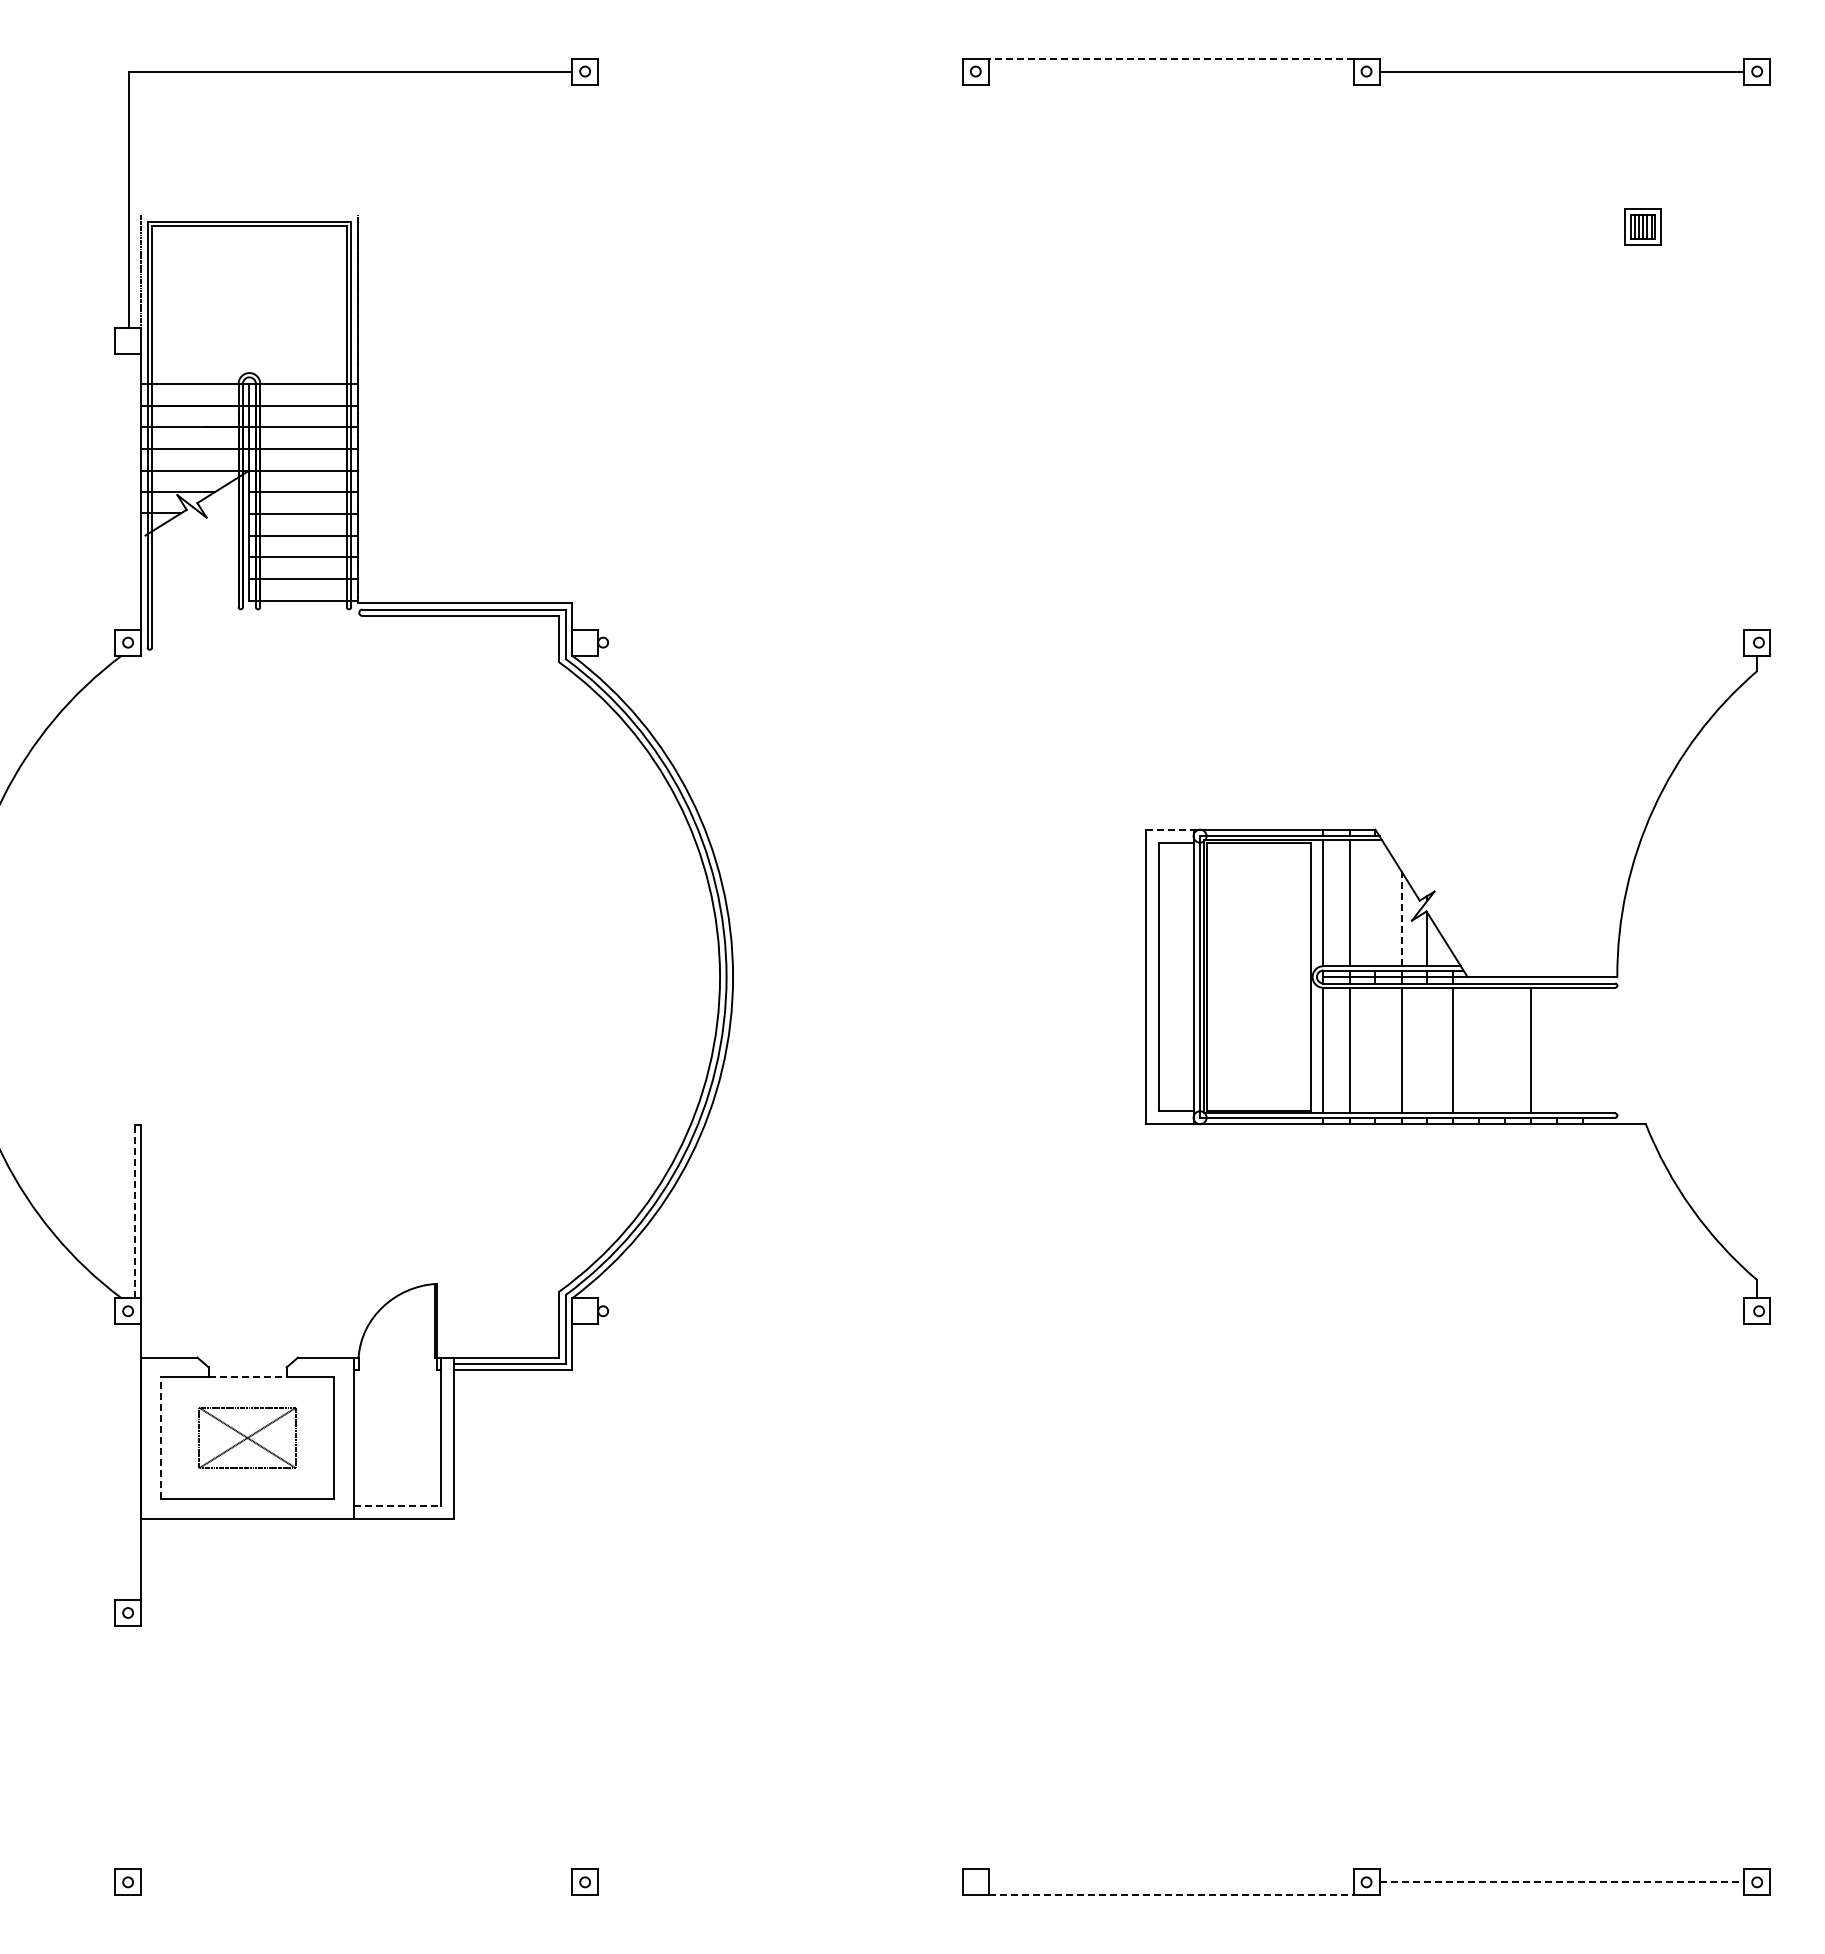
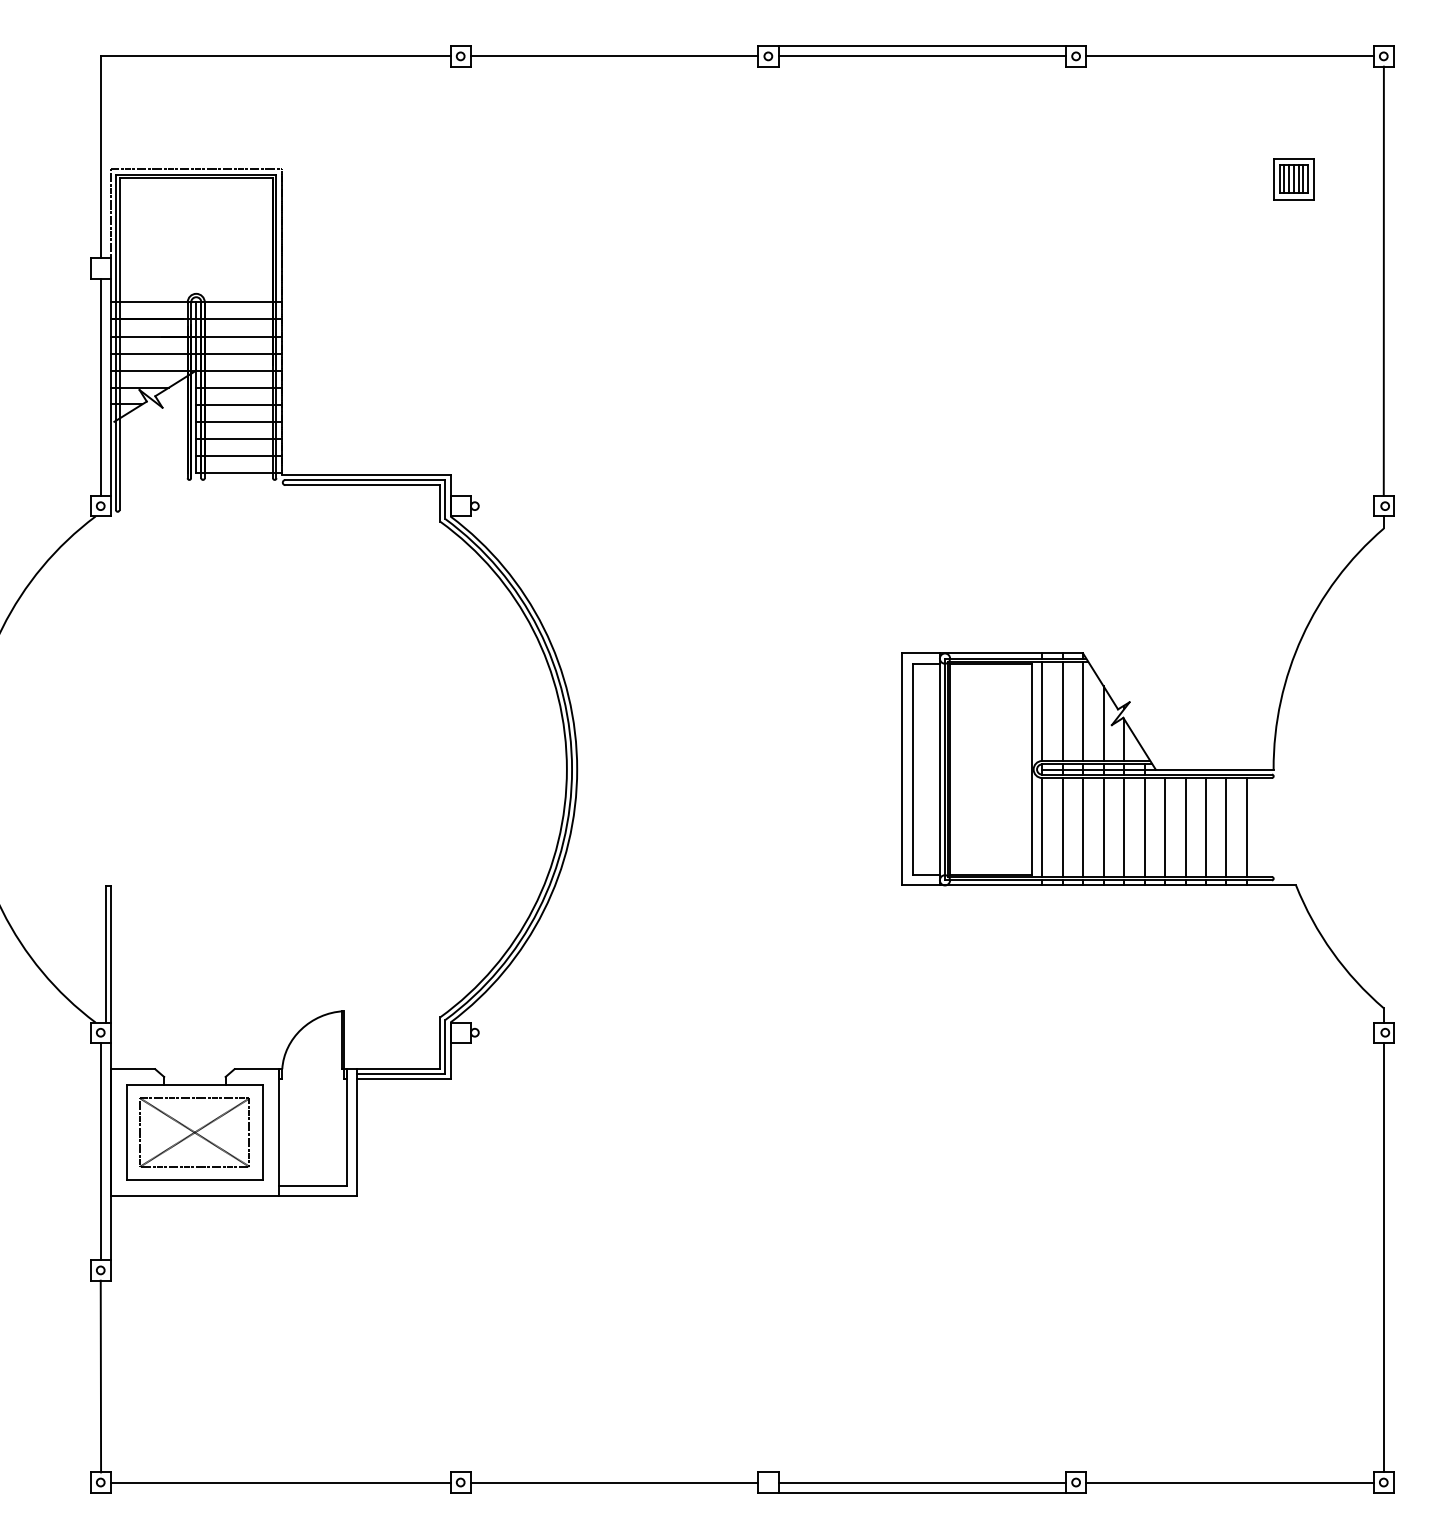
line: (1170, 58) -> (921, 46), dashed -> solid
line: (780, 71) -> (614, 56), added
line: (1170, 71) -> (921, 56), added
line: (249, 215) -> (196, 169), added
part: (1642, 226) -> (1293, 178), size x1.43
line: (1757, 356) -> (1384, 280), added
line: (128, 491) -> (101, 387), added
line: (1169, 829) -> (920, 653), dashed -> solid
line: (1375, 903) -> (1083, 711), added
line: (1401, 918) -> (1103, 723), dashed -> solid
line: (1375, 1050) -> (1083, 827), added
line: (1427, 1050) -> (1124, 827), added
line: (1479, 1050) -> (1165, 827), added
line: (1505, 1050) -> (1185, 827), added
line: (1557, 1050) -> (1226, 827), added
line: (1583, 1050) -> (1246, 827), added
line: (134, 1211) -> (105, 954), dashed -> solid
line: (248, 1377) -> (195, 1084), dashed -> solid
part: (247, 1437) -> (194, 1132), size x1.43
line: (161, 1438) -> (127, 1132), dashed -> solid
line: (128, 1462) -> (101, 1151), added
line: (398, 1505) -> (313, 1185), dashed -> solid
line: (1757, 1596) -> (1384, 1257), added
line: (128, 1747) -> (101, 1376), added
line: (356, 1882) -> (280, 1482), added
line: (780, 1882) -> (614, 1482), added
line: (1170, 1882) -> (921, 1482), added
line: (1562, 1882) -> (1230, 1482), dashed -> solid
line: (1171, 1895) -> (922, 1492), dashed -> solid

